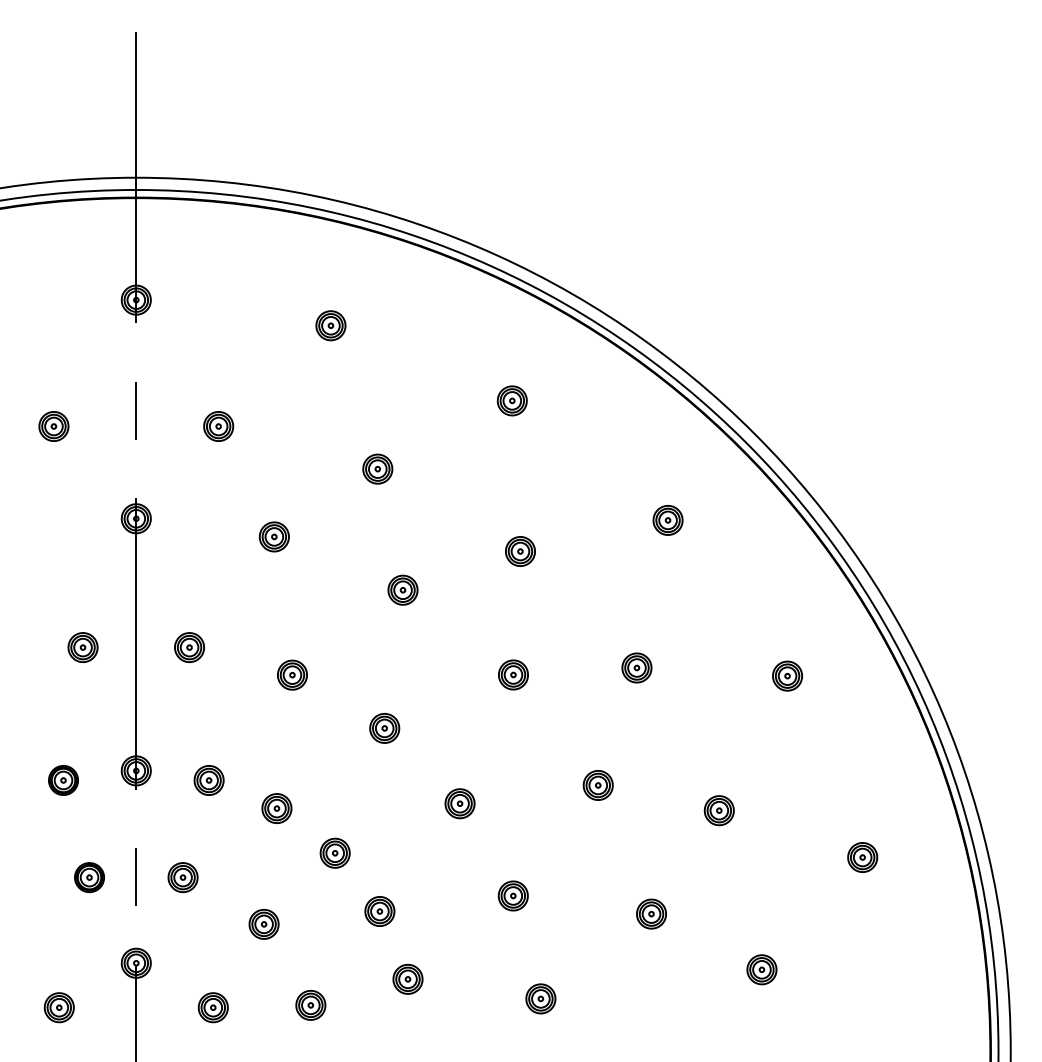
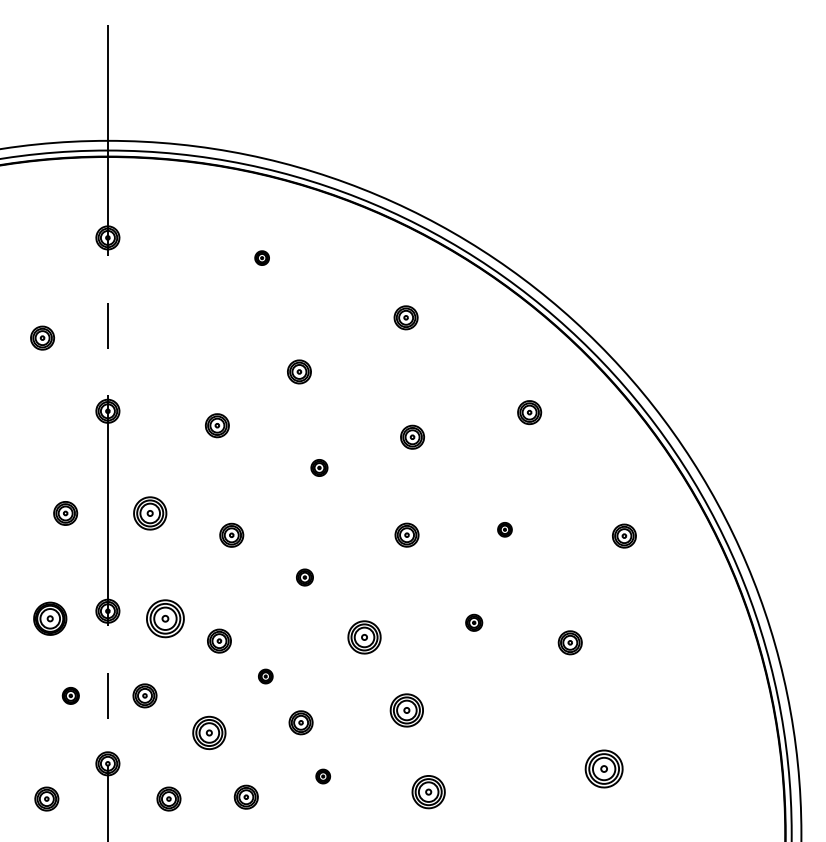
part: (329, 324) -> (261, 257), size x0.6
part: (217, 425) -> (172, 337), removed
part: (403, 589) -> (319, 467), size x0.7
part: (188, 647) -> (149, 513), size x1.4
part: (636, 667) -> (504, 529), size x0.6
part: (384, 728) -> (304, 577), size x0.7
part: (62, 780) -> (49, 618), size x1.4
part: (208, 780) -> (165, 618), size x1.6
part: (597, 785) -> (473, 622), size x0.7
part: (459, 802) -> (364, 636), size x1.4
part: (335, 853) -> (265, 676), size x0.6
part: (862, 856) -> (683, 679), removed
part: (89, 877) -> (70, 695), size x0.7
part: (512, 896) -> (406, 710), size x1.4
part: (651, 913) -> (516, 724), removed
part: (263, 923) -> (208, 732), size x1.4
part: (761, 969) -> (603, 768), size x1.6
part: (406, 979) -> (322, 776), size x0.6
part: (540, 998) -> (428, 791), size x1.4

